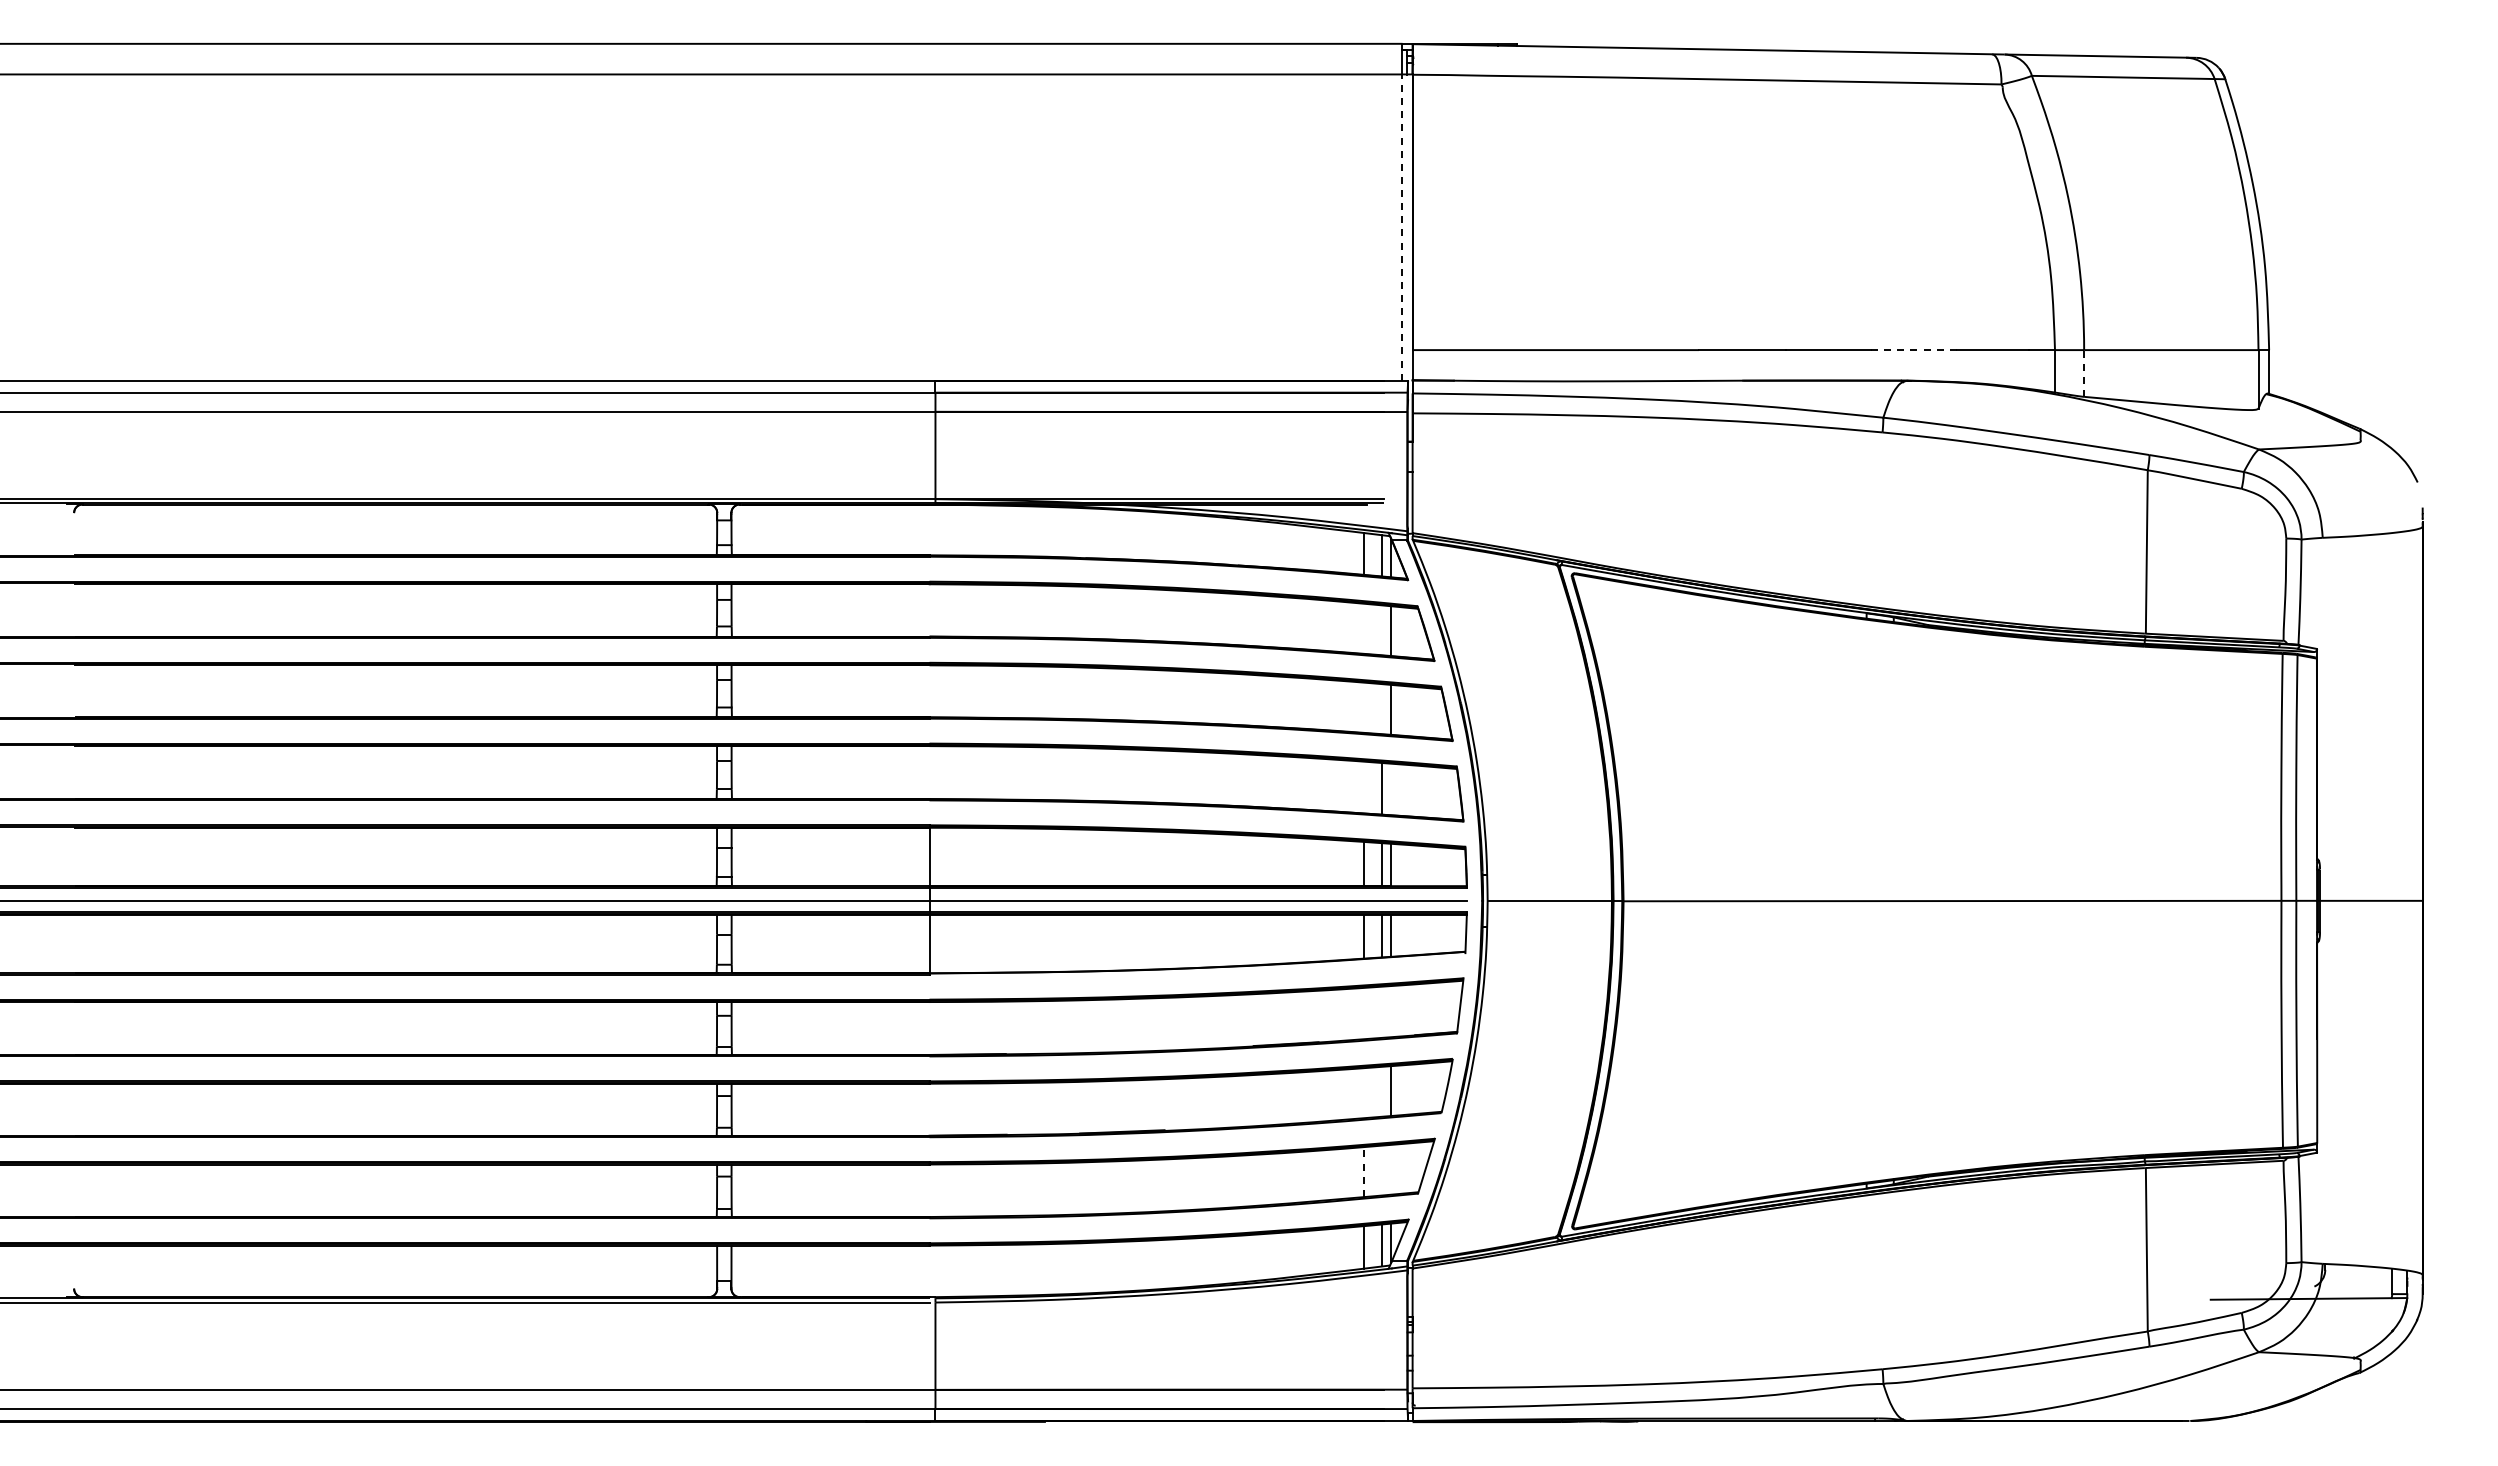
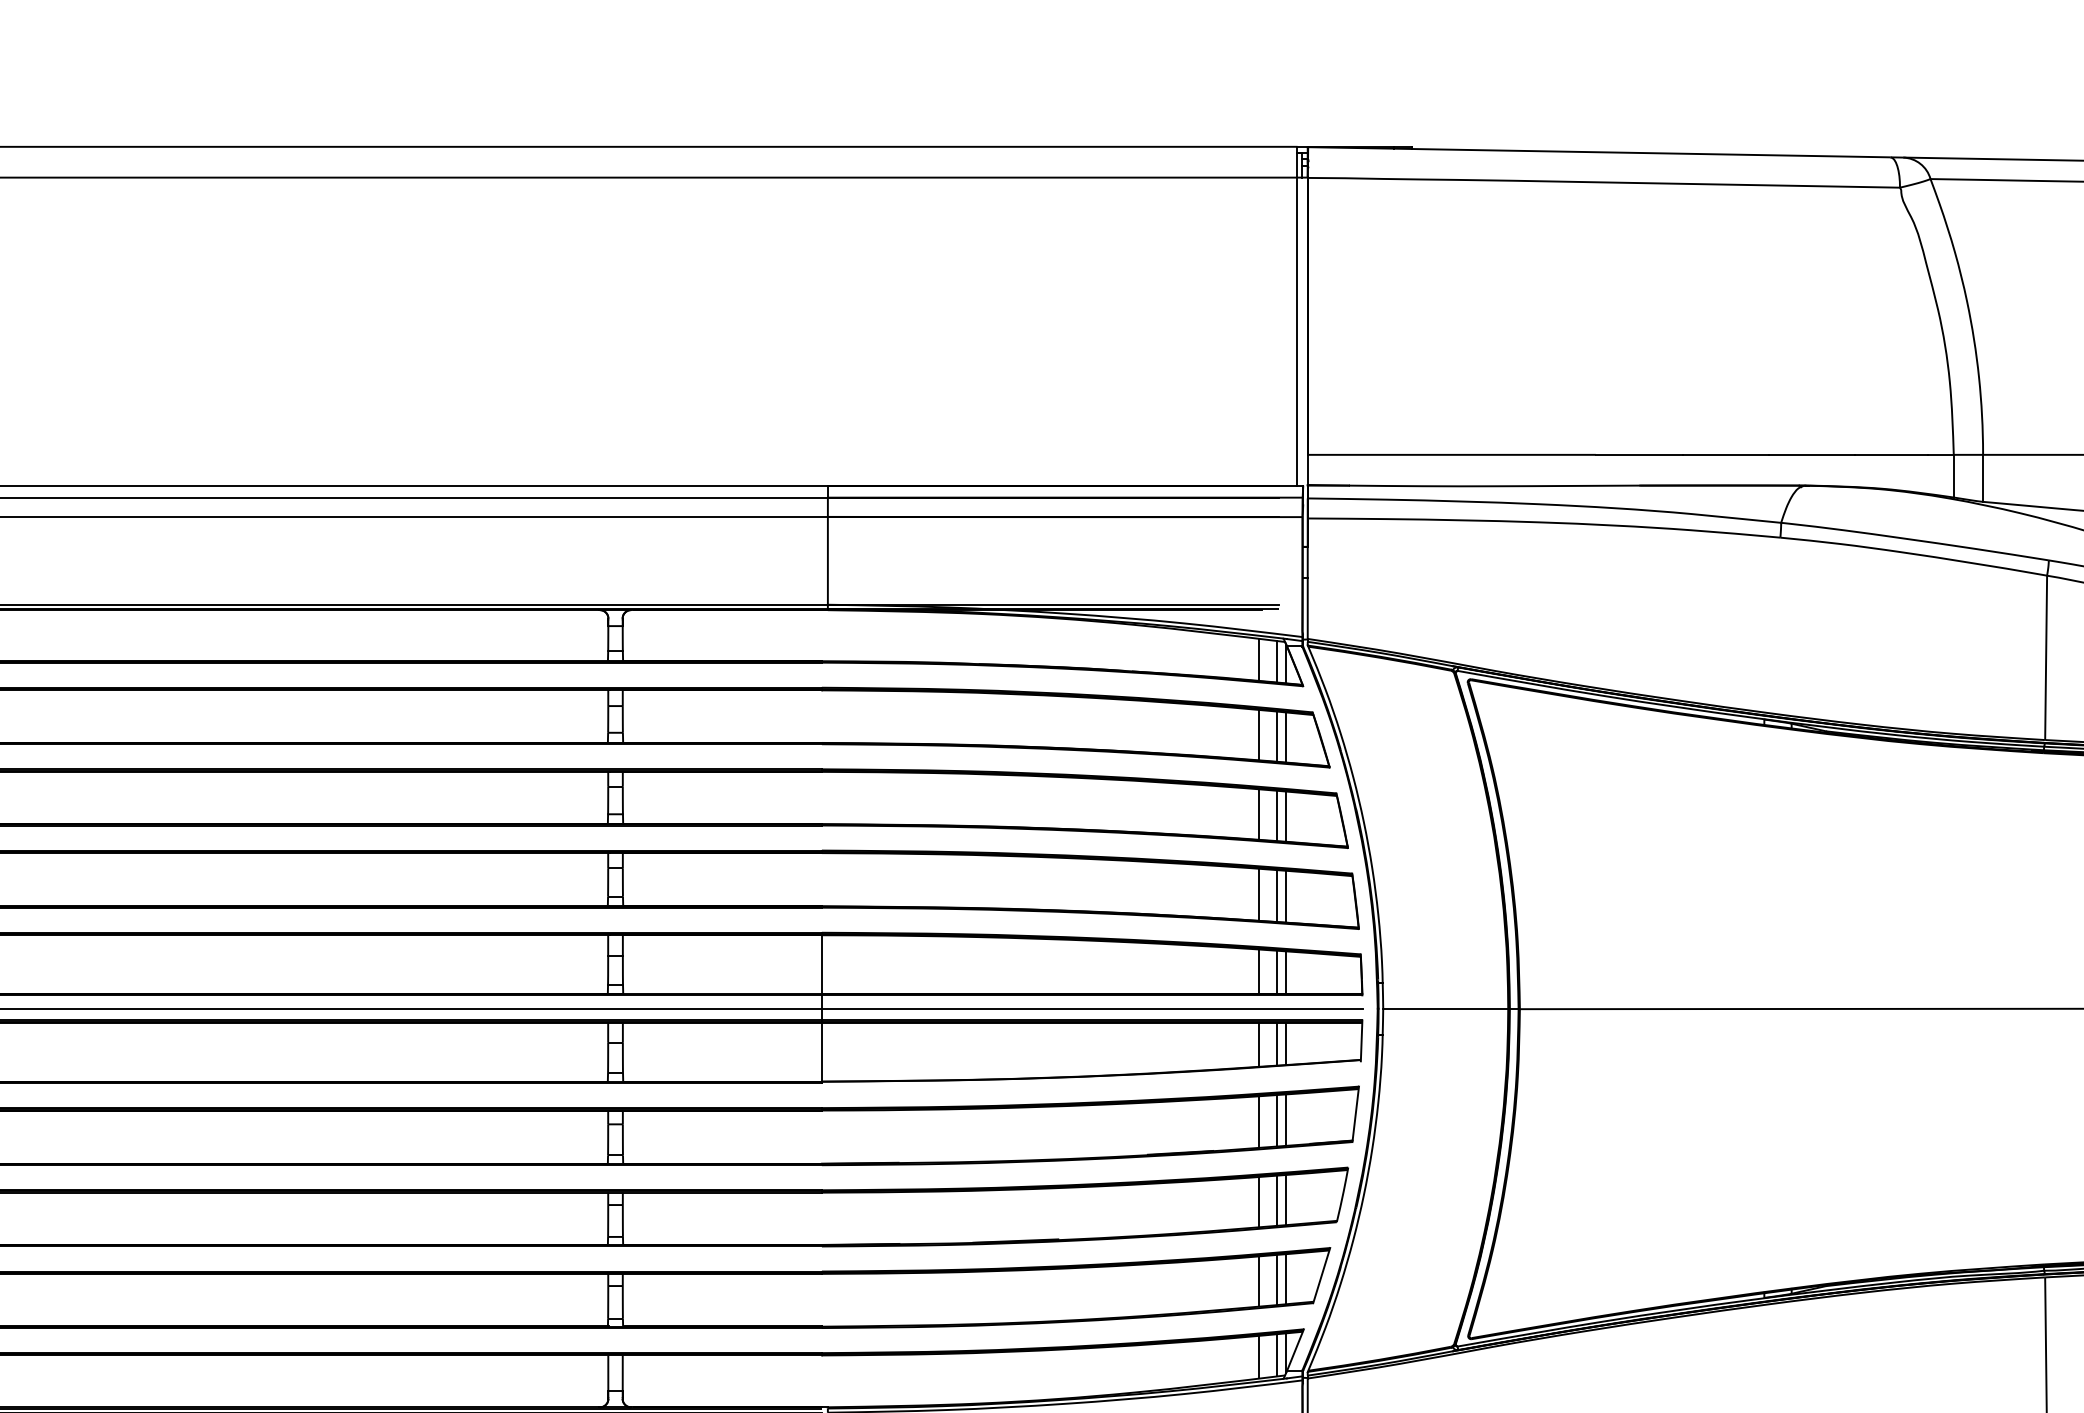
line: (1401, 227) -> (1296, 331), dashed -> solid
line: (1914, 350) -> (1812, 455), dashed -> solid
line: (2084, 372) -> (1983, 477), dashed -> solid
line: (1363, 628) -> (1258, 734), added
line: (1382, 630) -> (1277, 736), added
line: (1363, 707) -> (1258, 814), added
line: (1382, 709) -> (1277, 816), added
line: (1363, 787) -> (1258, 894), added
line: (1391, 789) -> (1286, 896), added
line: (1391, 1010) -> (1286, 1119), added
line: (1382, 1011) -> (1277, 1120), added
line: (1363, 1012) -> (1258, 1121), added
line: (1382, 1091) -> (1277, 1200), added
line: (1363, 1092) -> (1258, 1201), added
line: (1391, 1169) -> (1286, 1278), added
line: (1382, 1170) -> (1277, 1279), added
line: (1363, 1171) -> (1258, 1280), dashed -> solid

